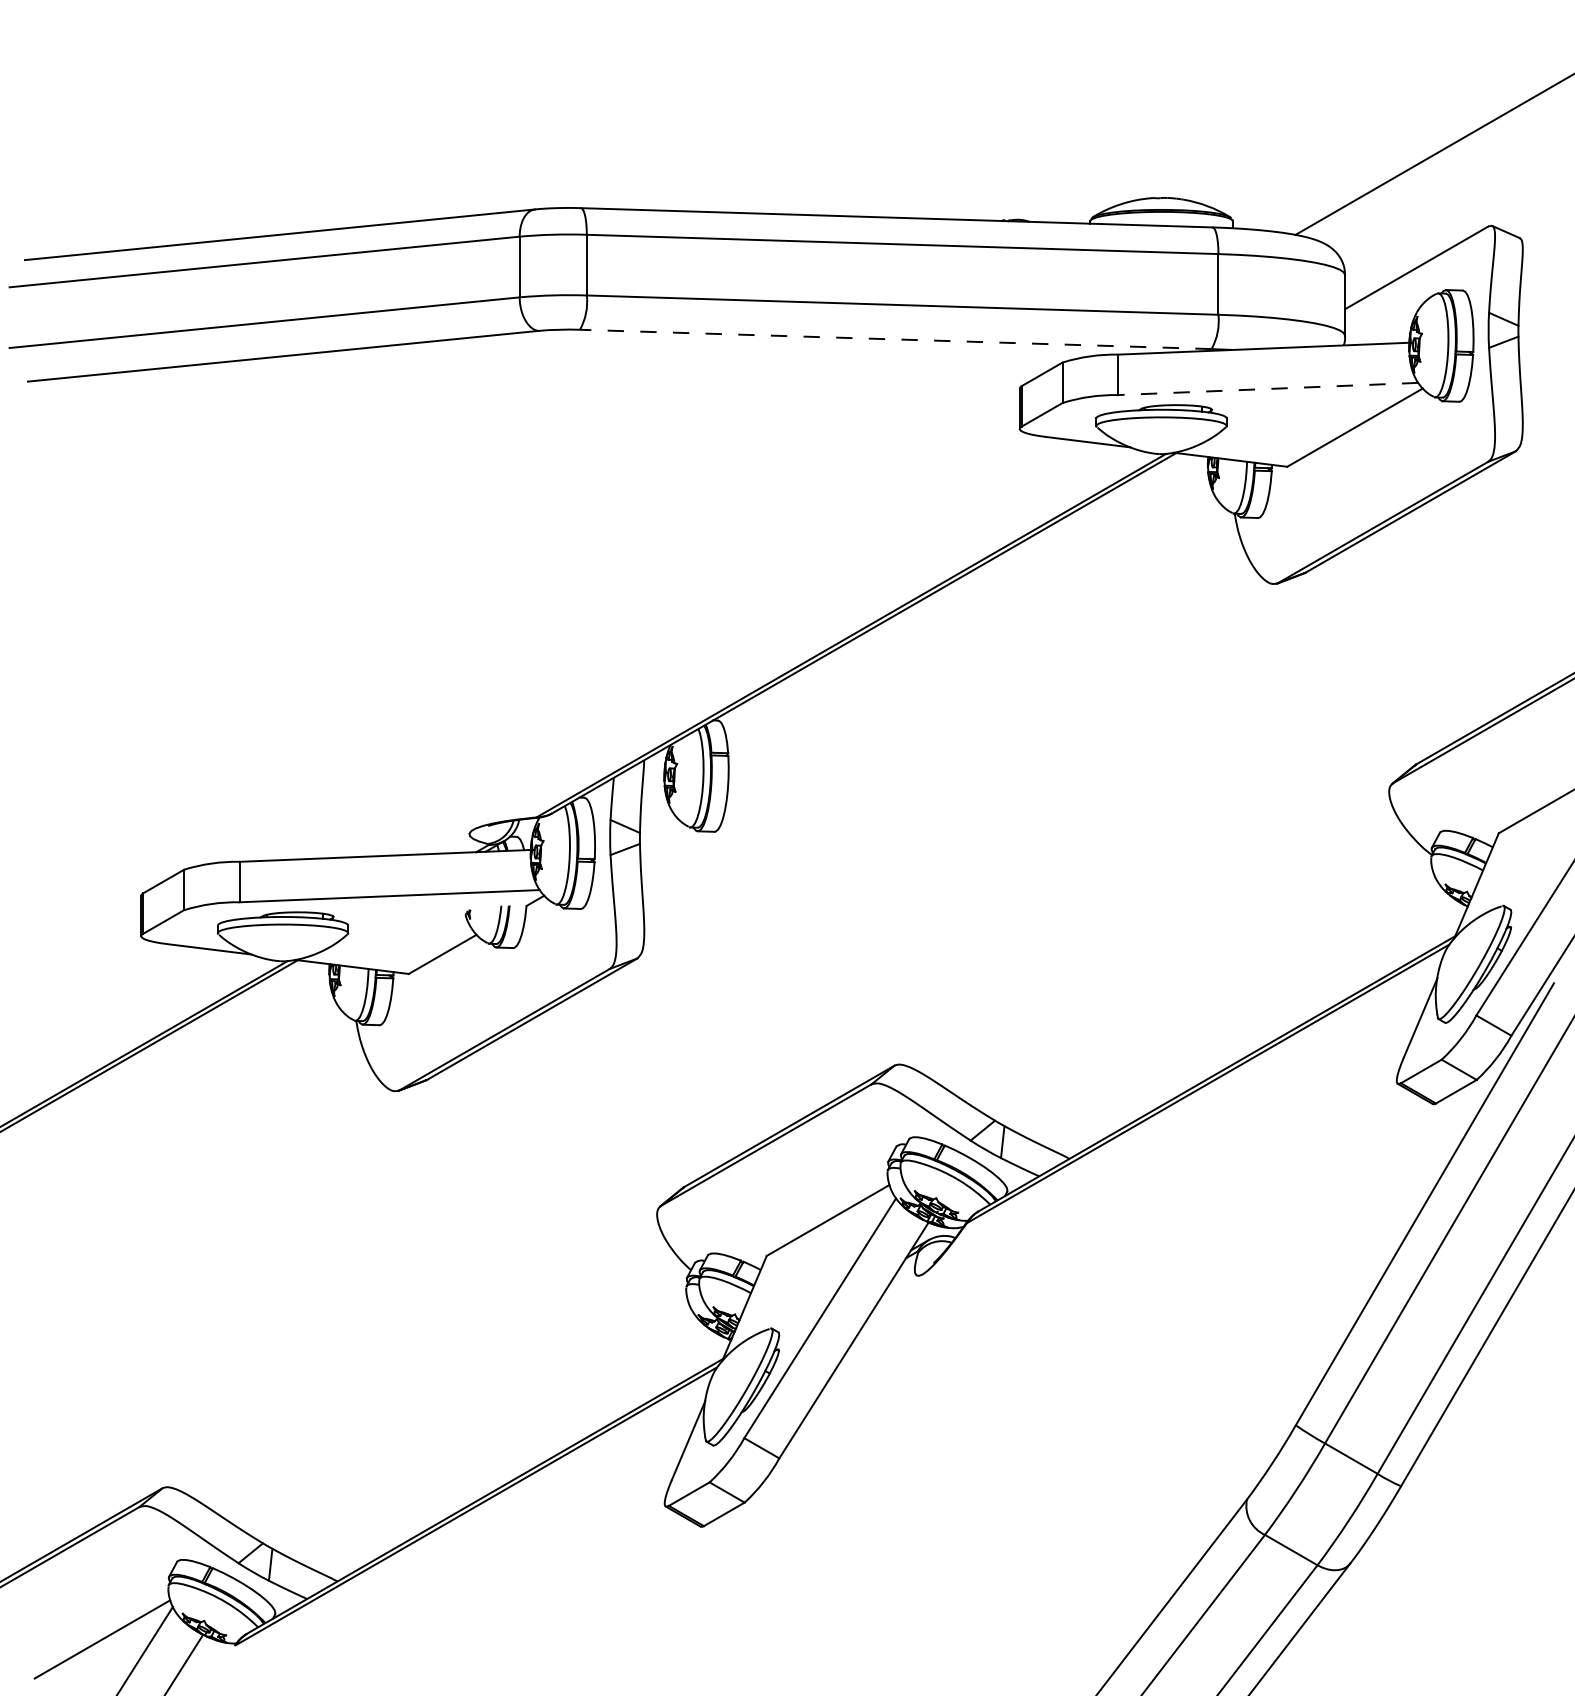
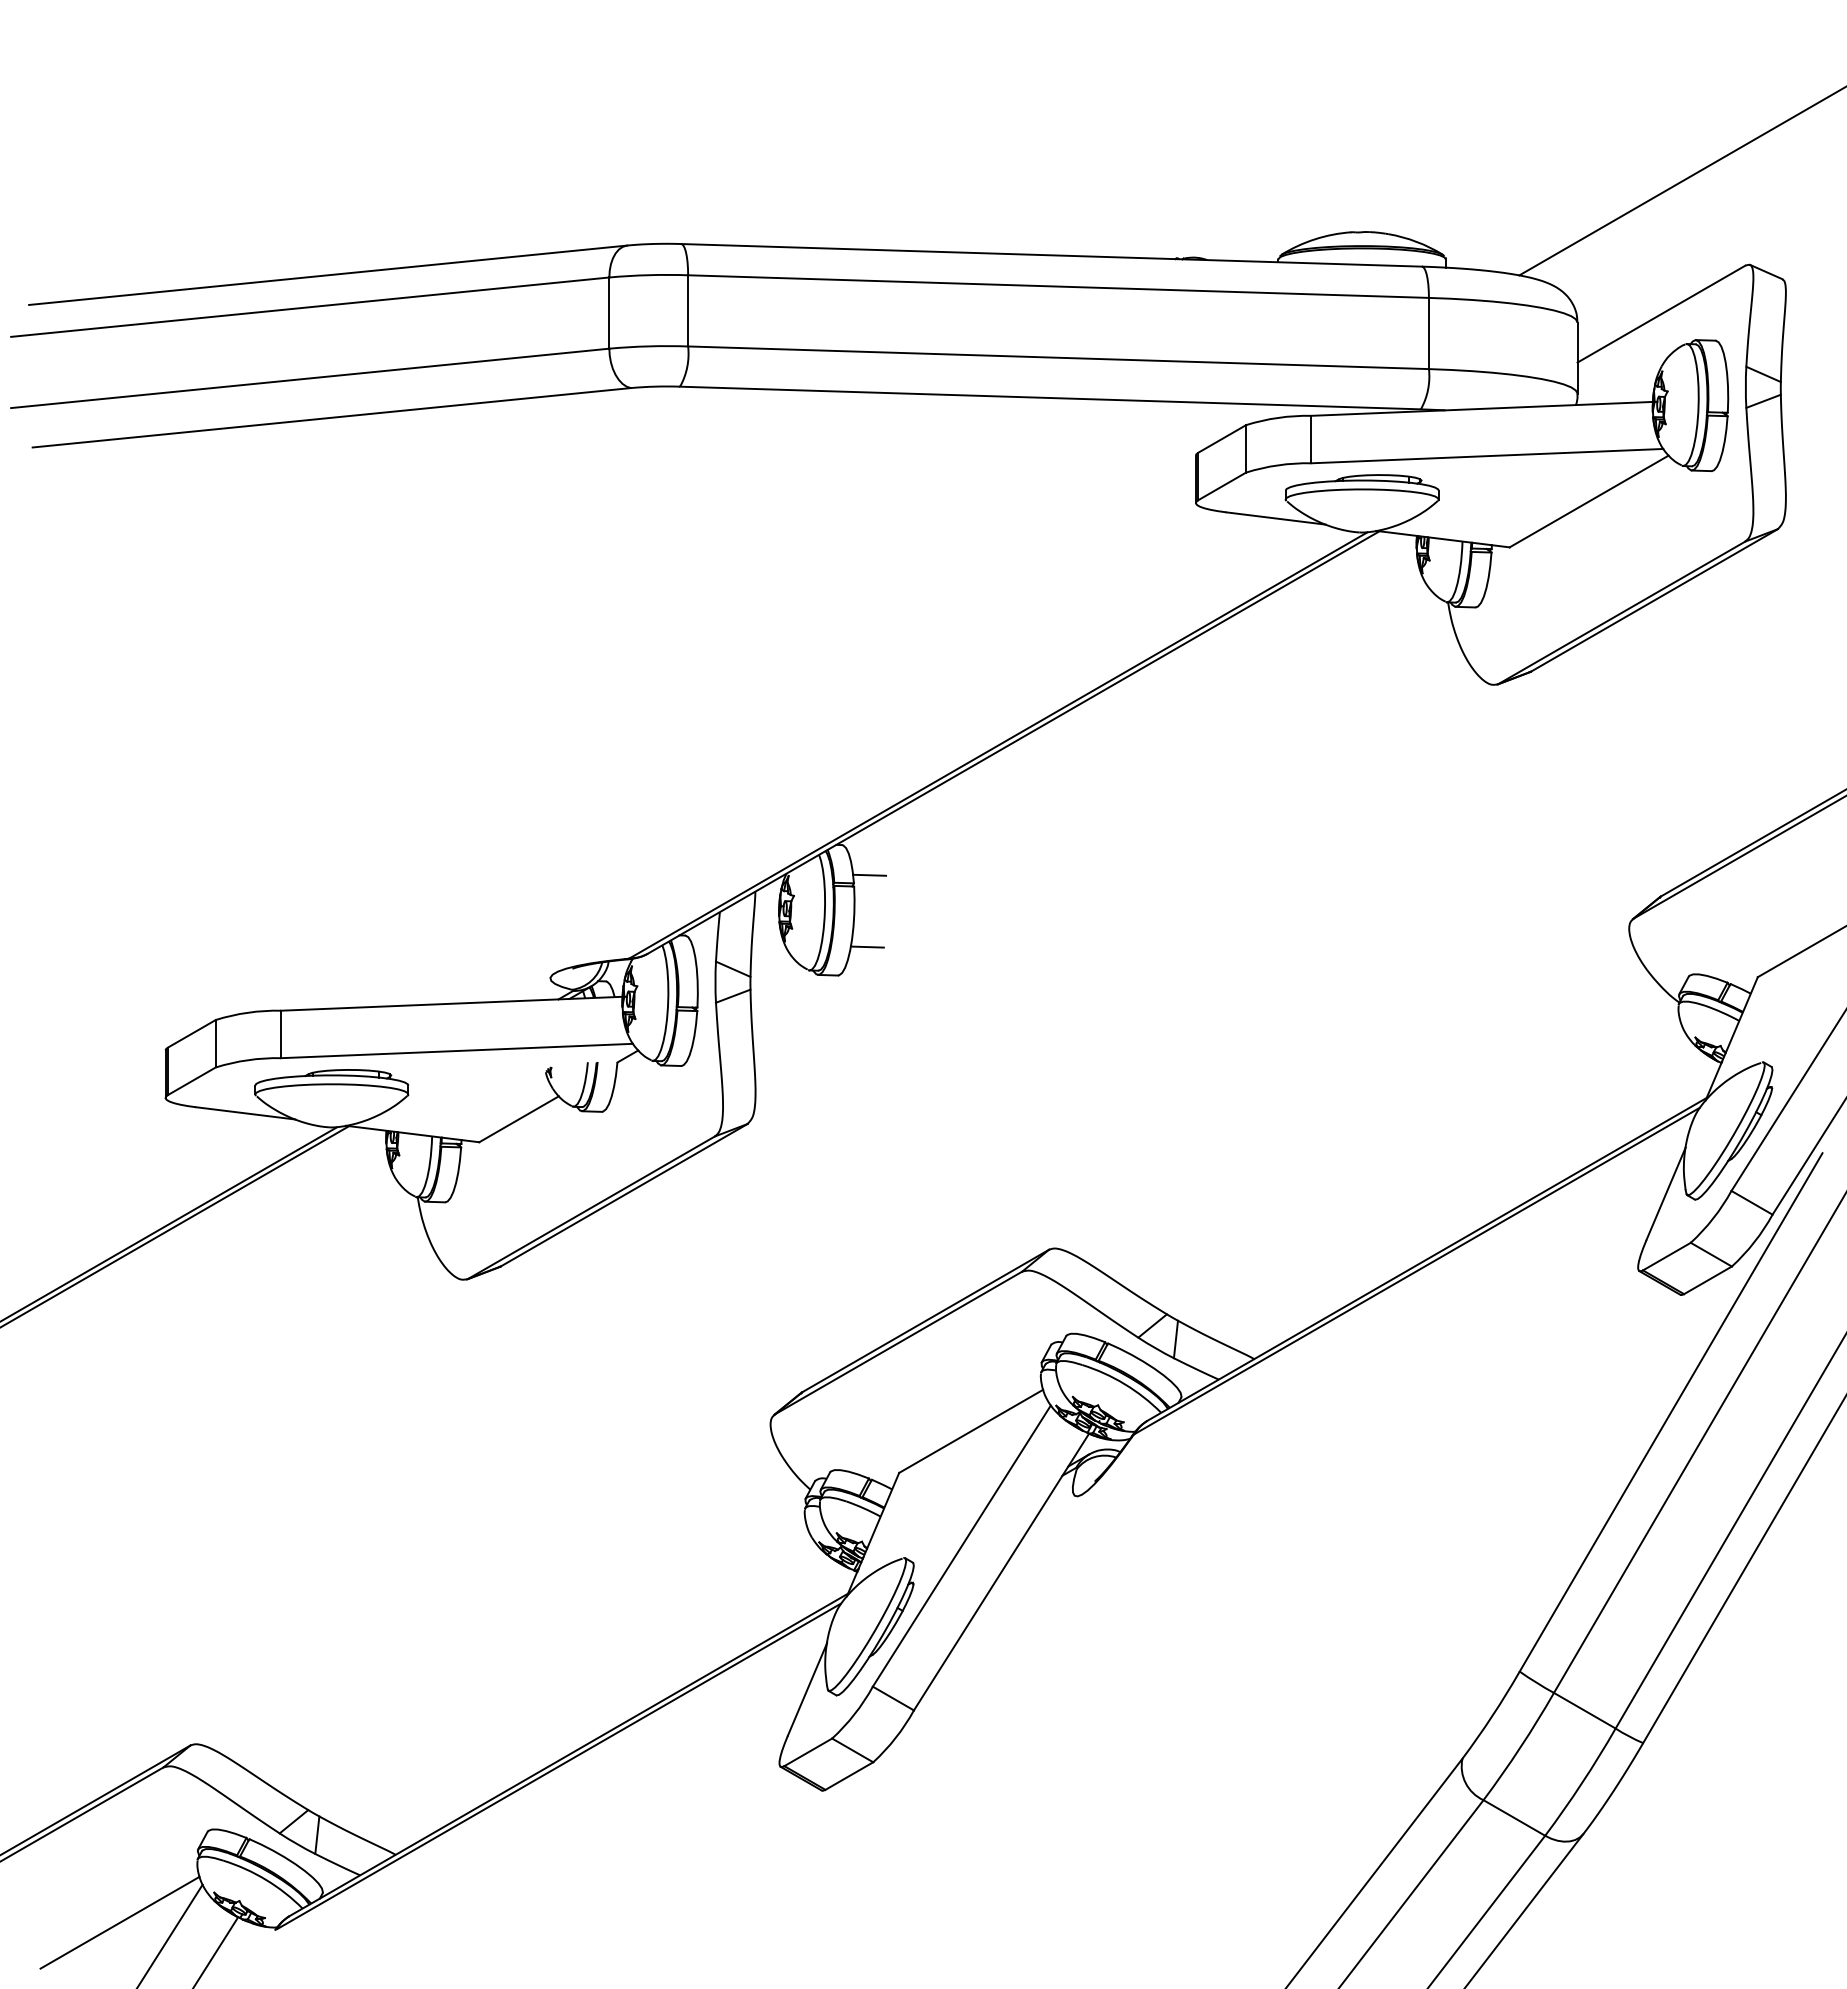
line: (895, 339) -> (1050, 398), dashed -> solid
line: (1267, 389) -> (1486, 456), dashed -> solid
line: (741, 745) -> (869, 874), added
line: (738, 807) -> (866, 946), added

